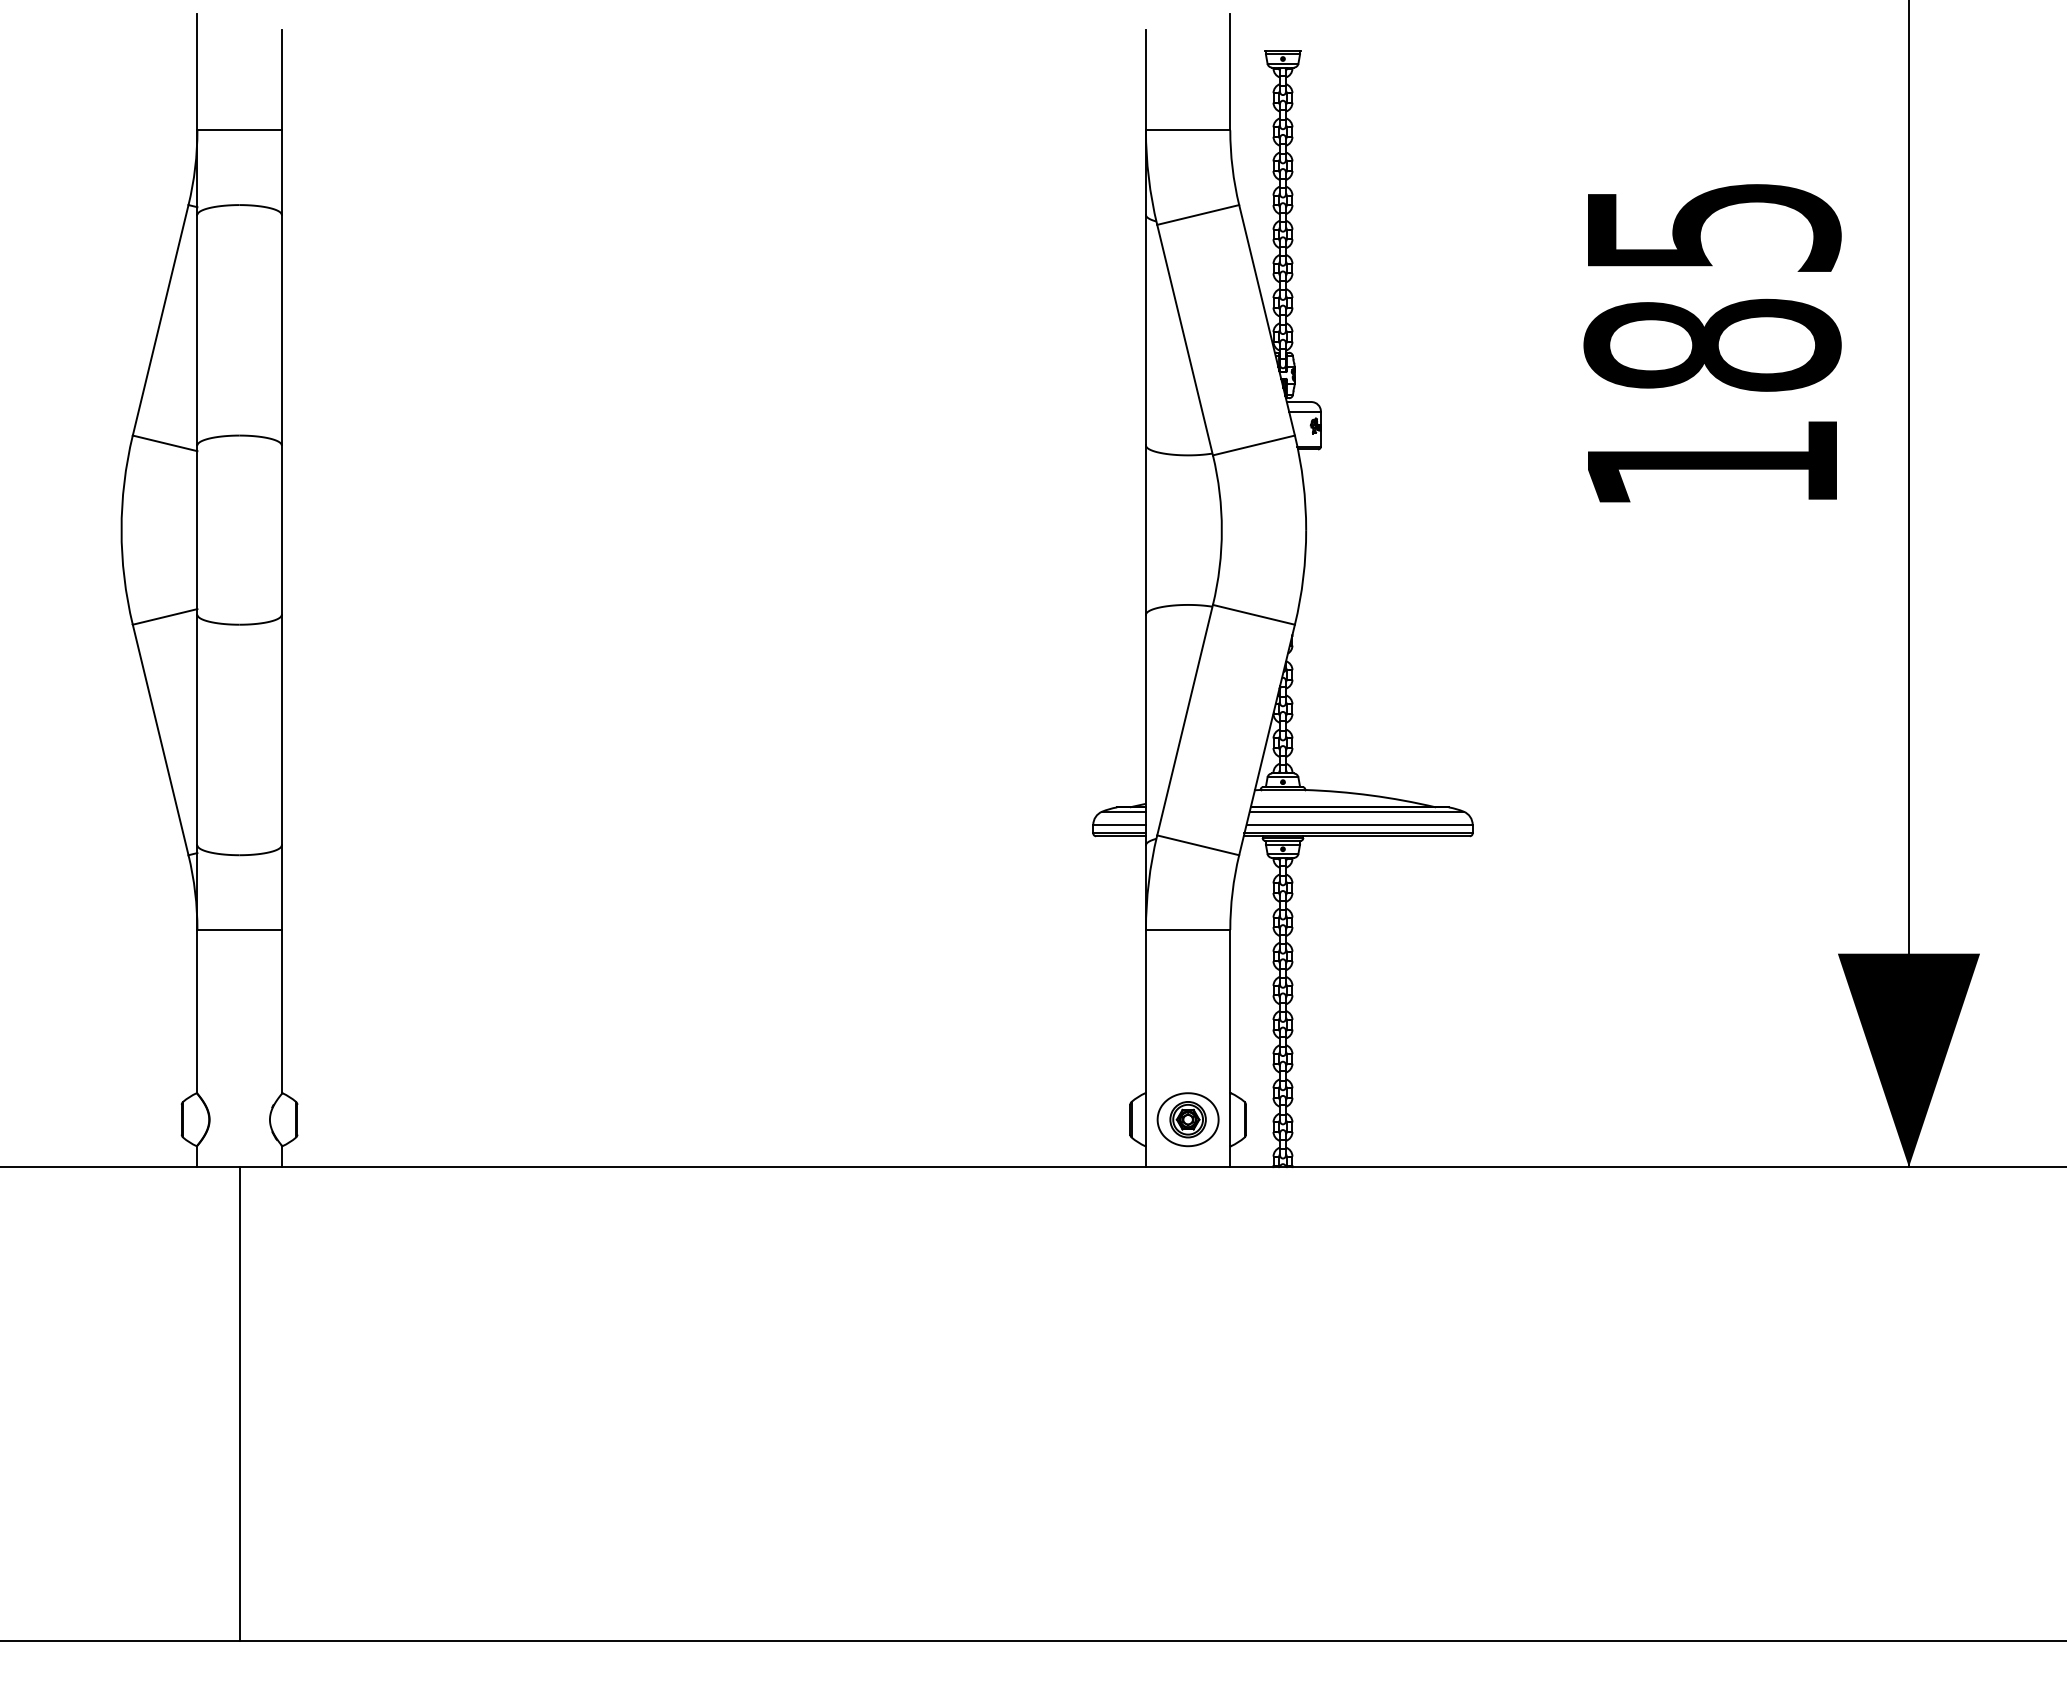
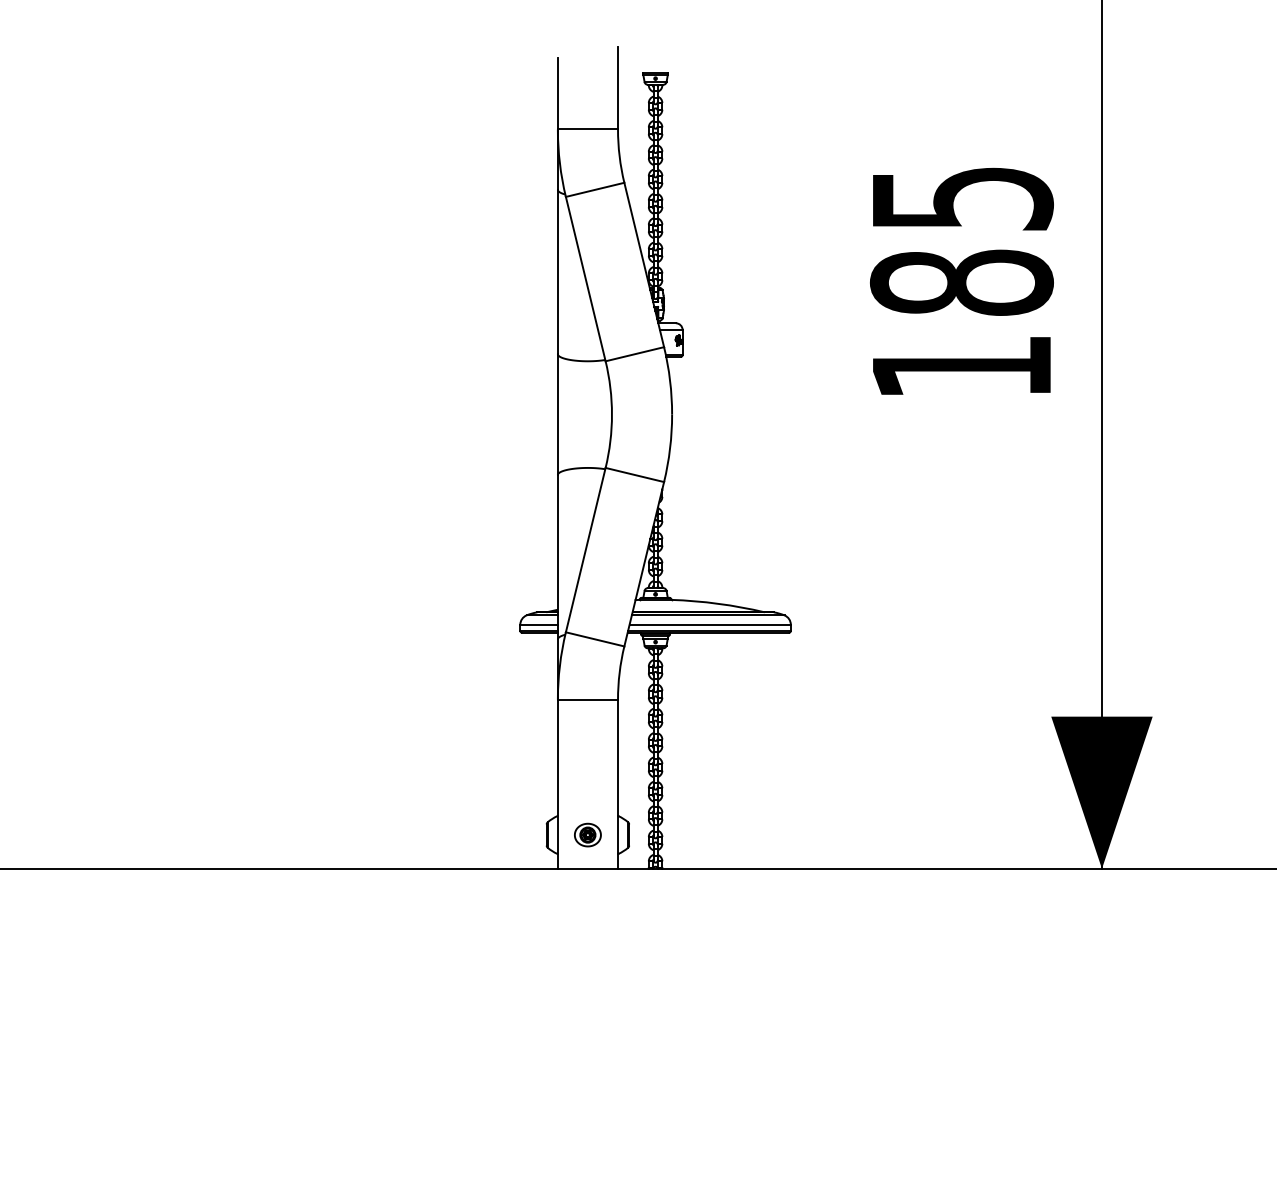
part: (1187, 1119) -> (587, 834), size x0.6

